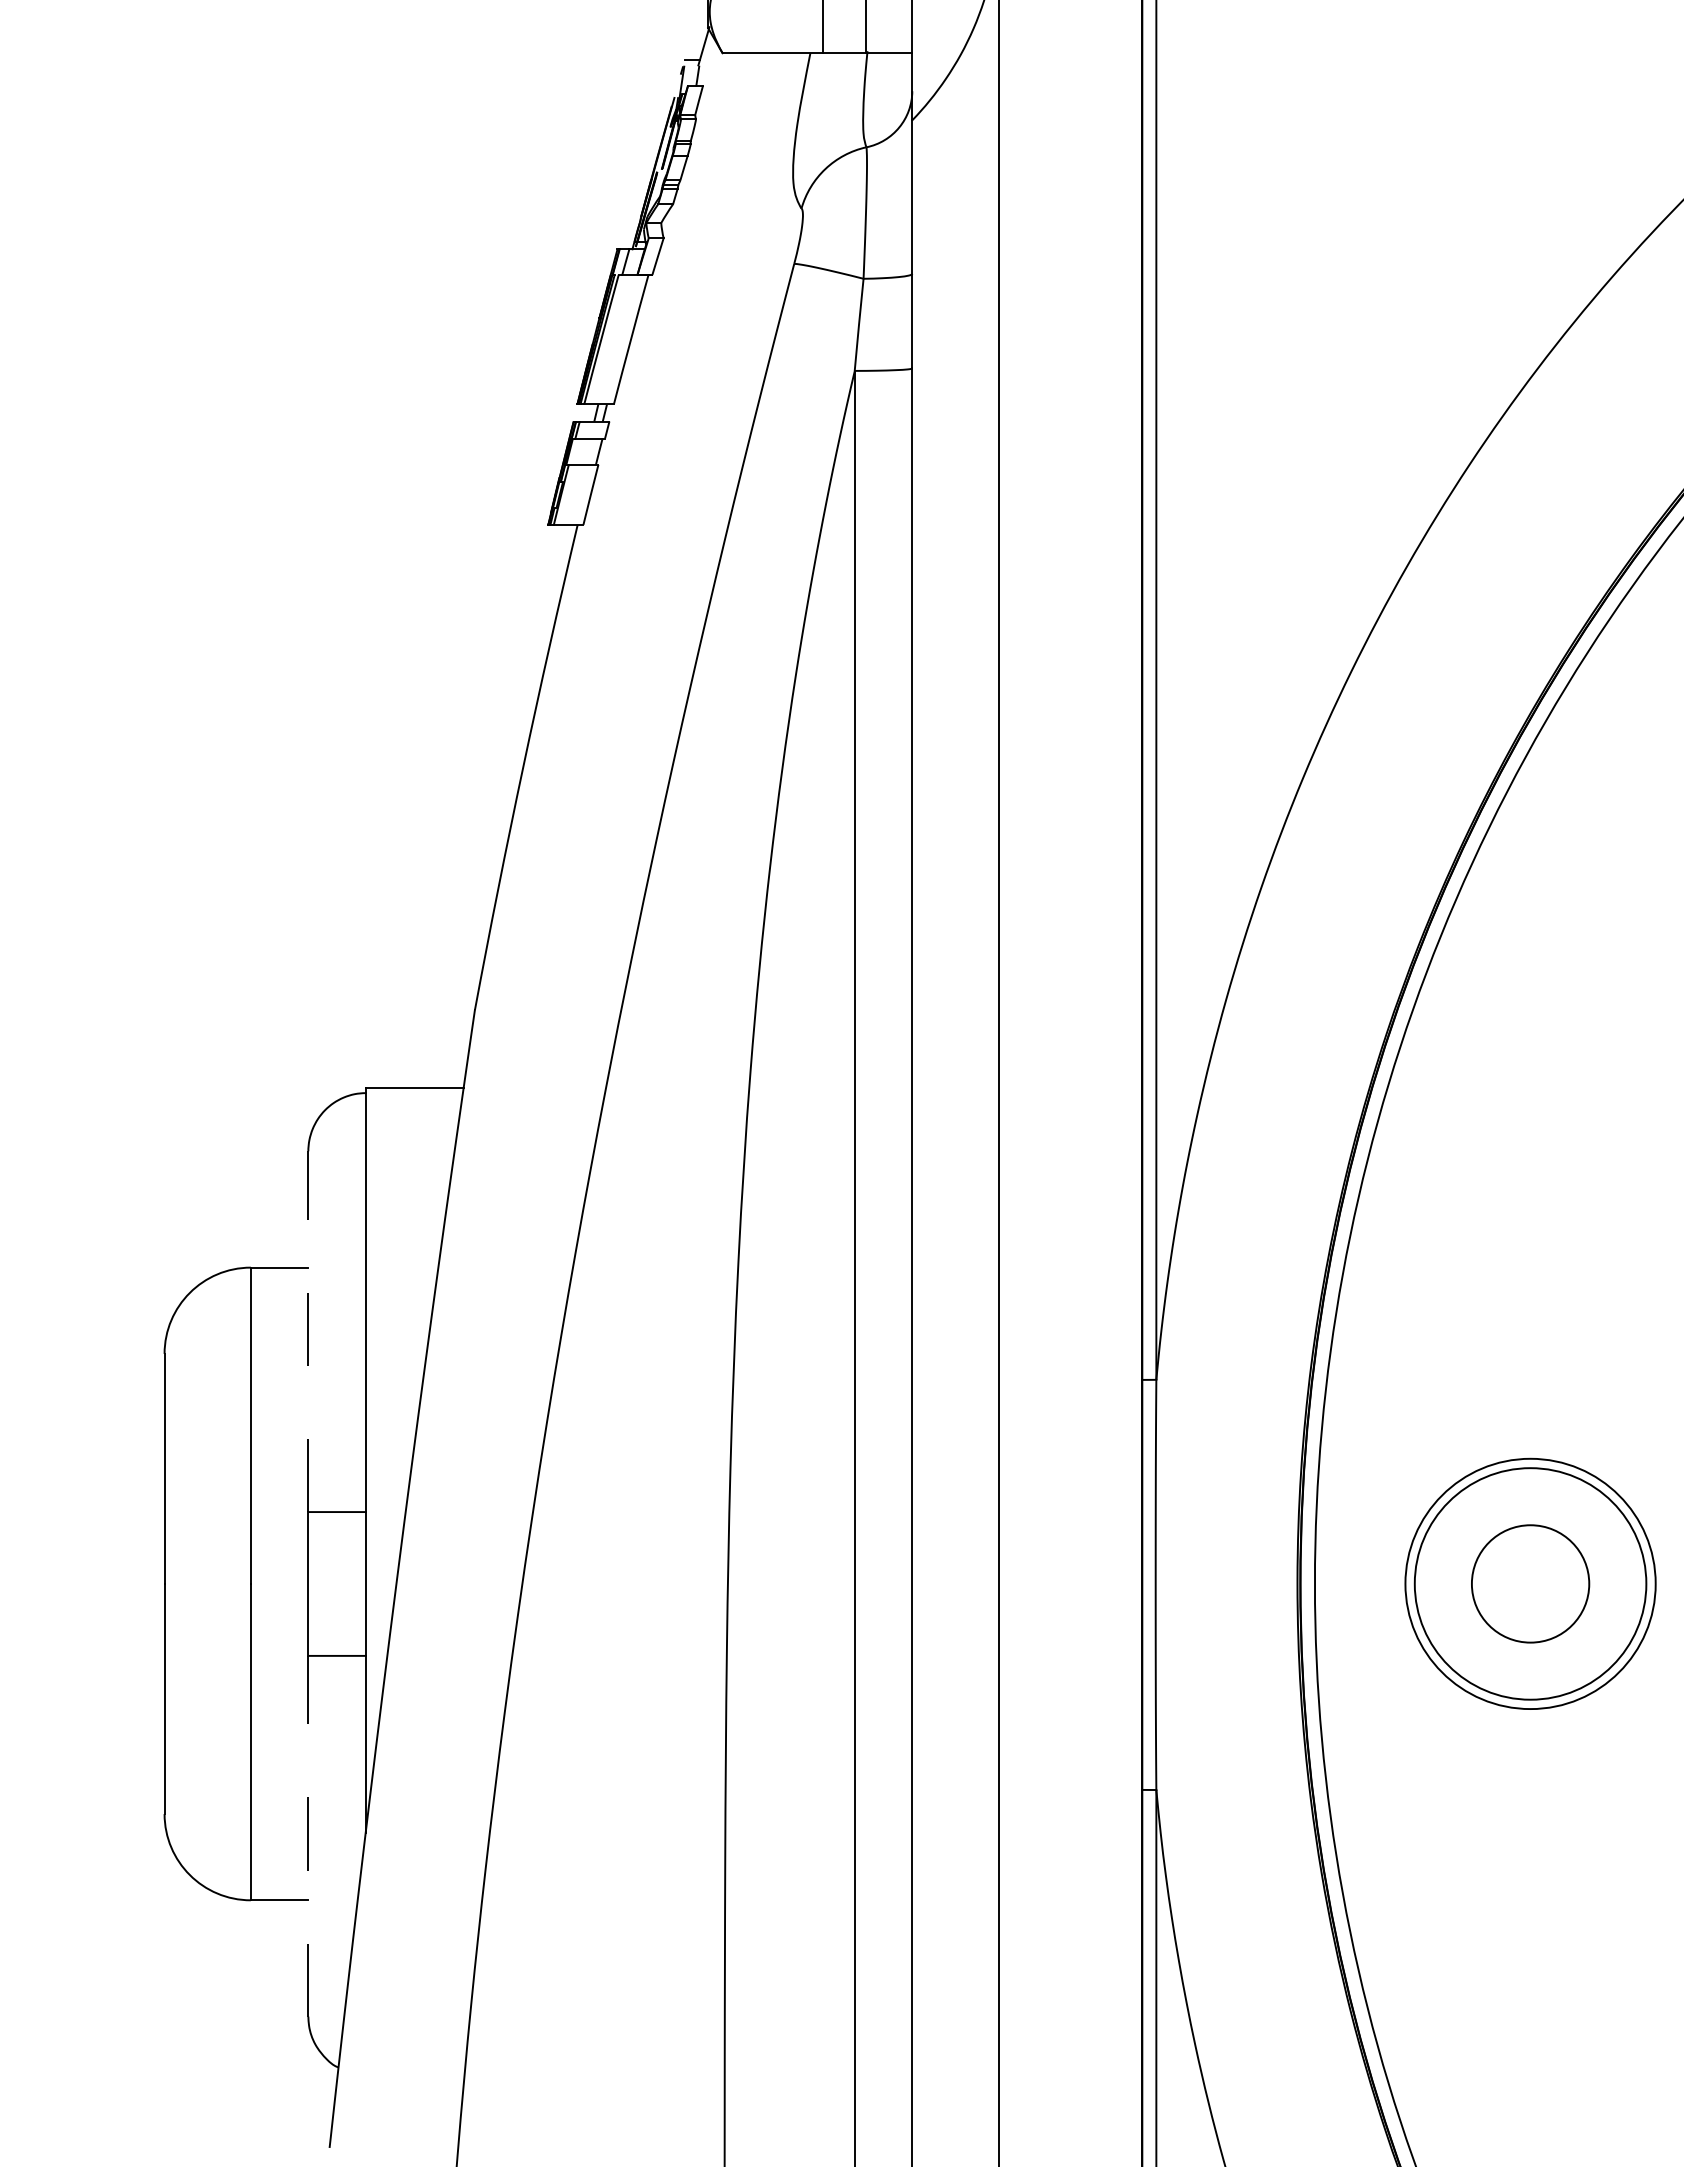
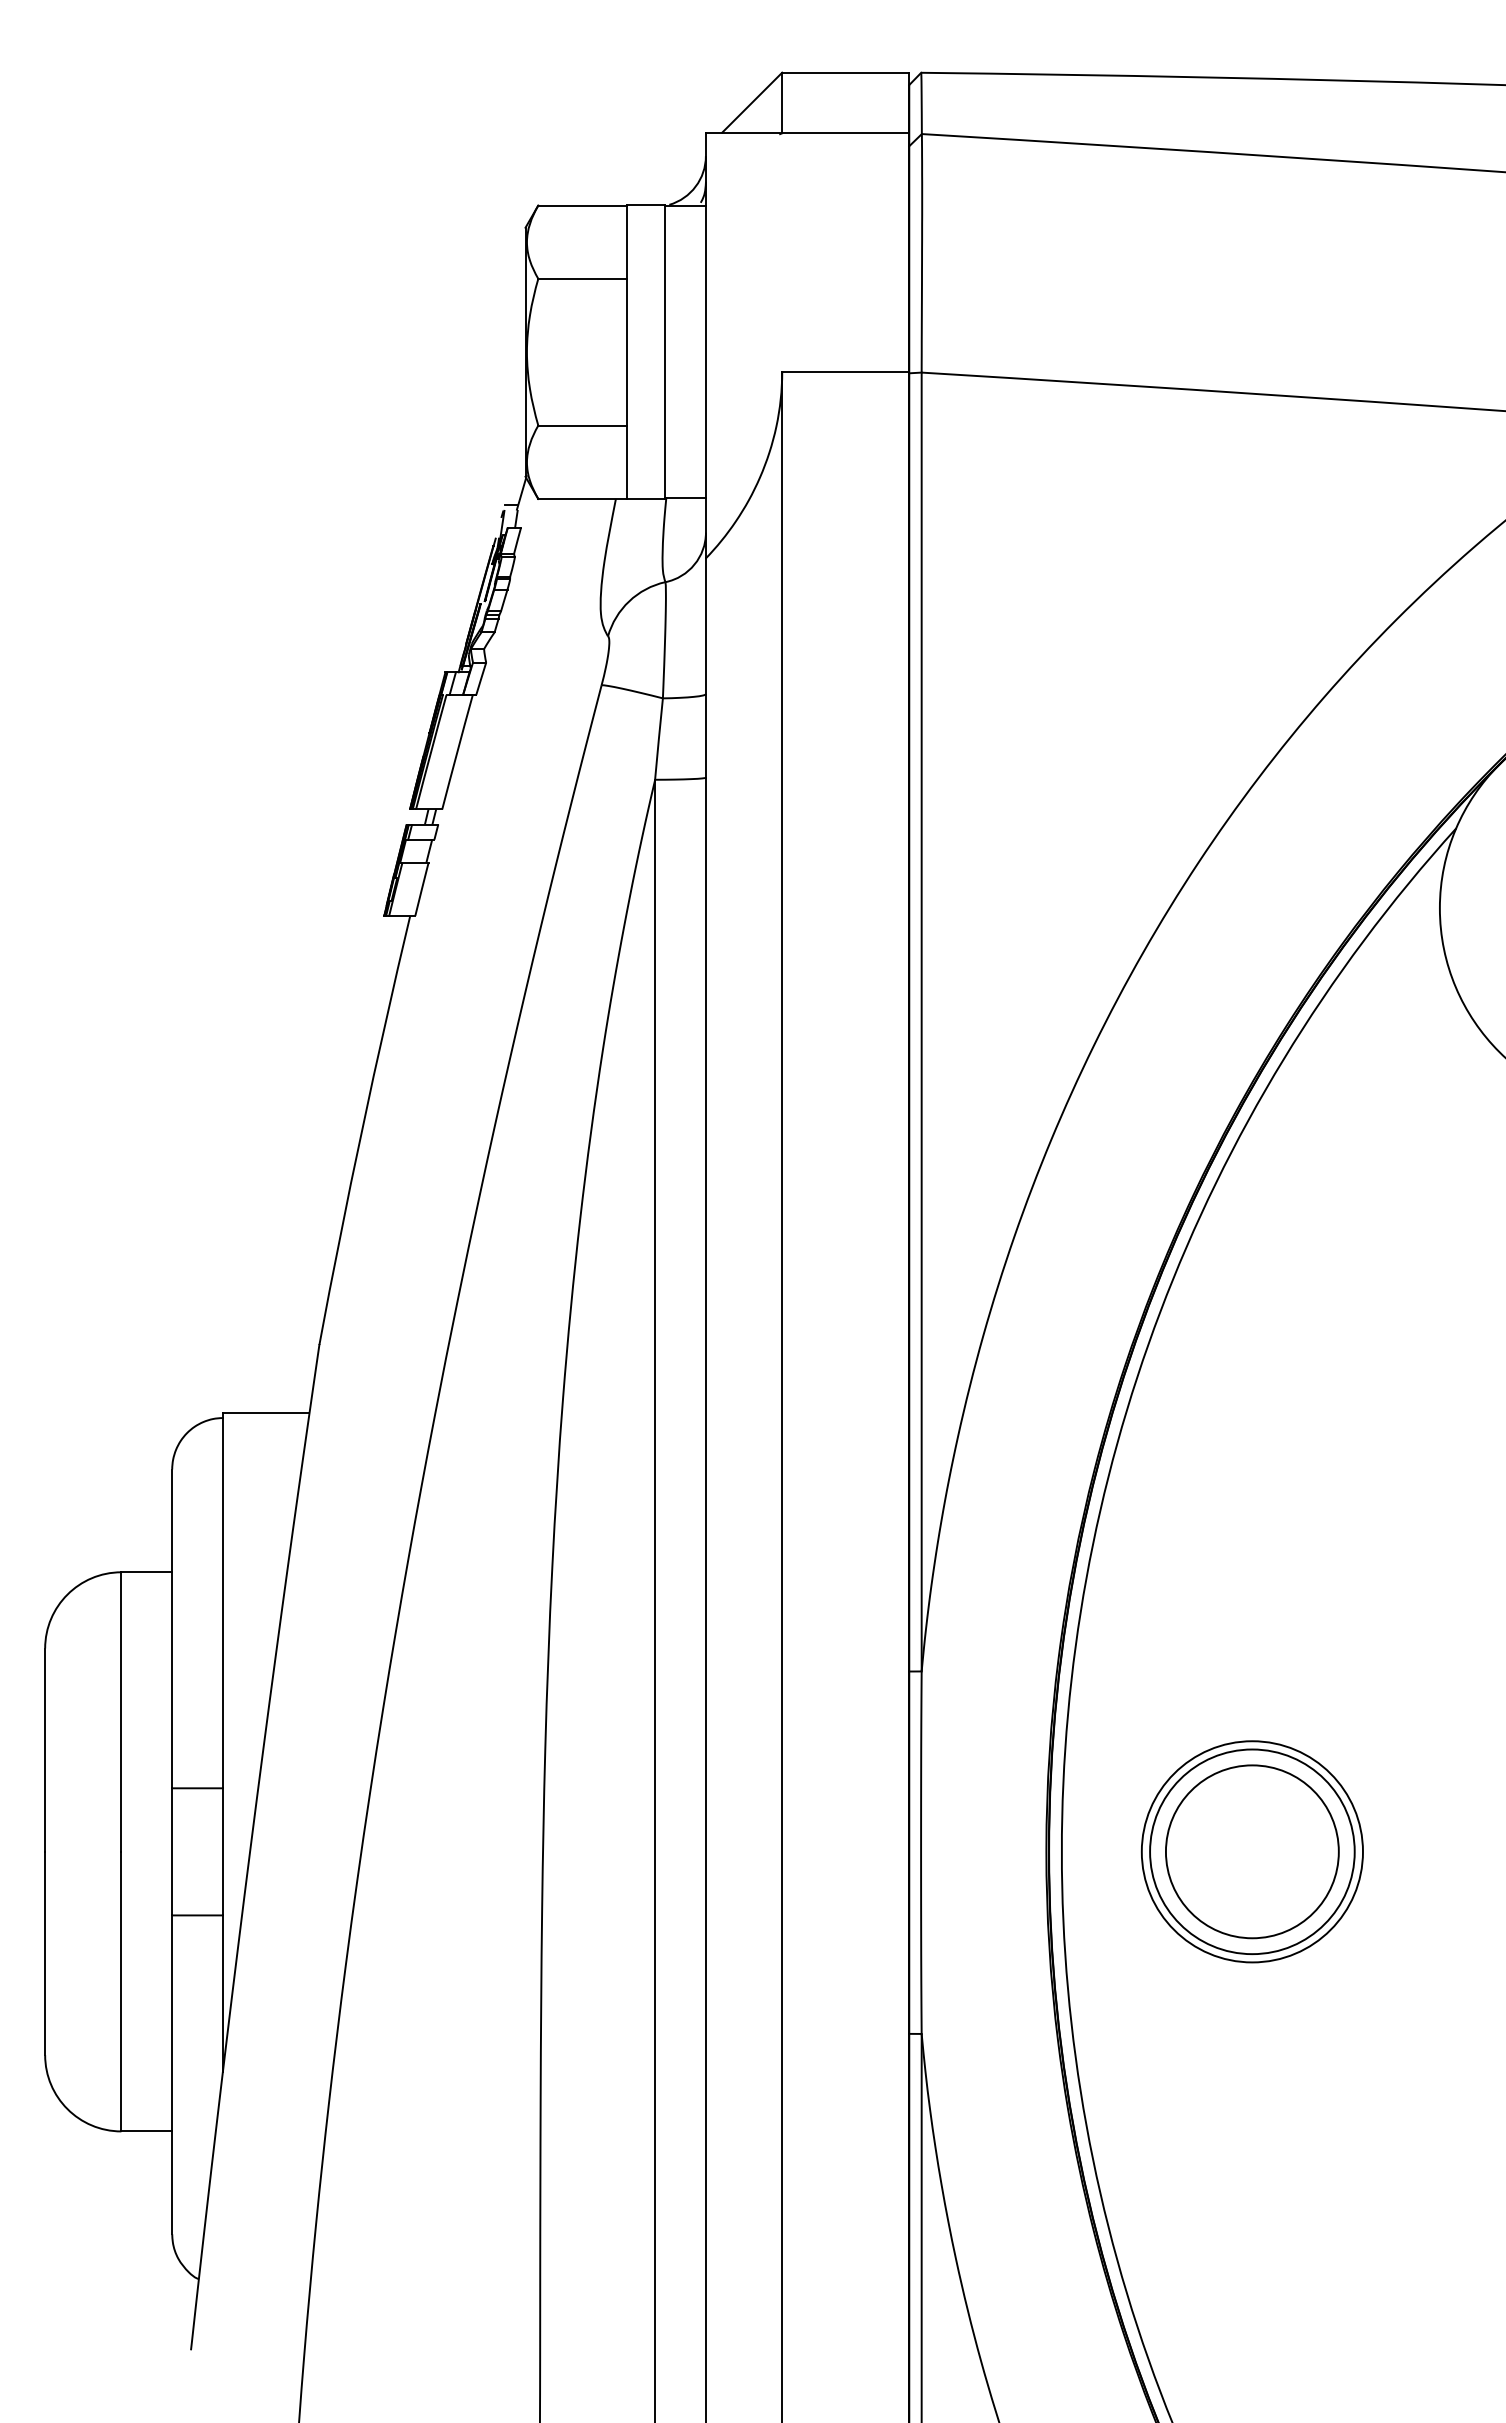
line: (308, 1331) -> (172, 1628), dashed -> solid
circle: (1529, 1583) -> (1251, 1851), size x1.67
line: (308, 1835) -> (172, 2074), dashed -> solid

